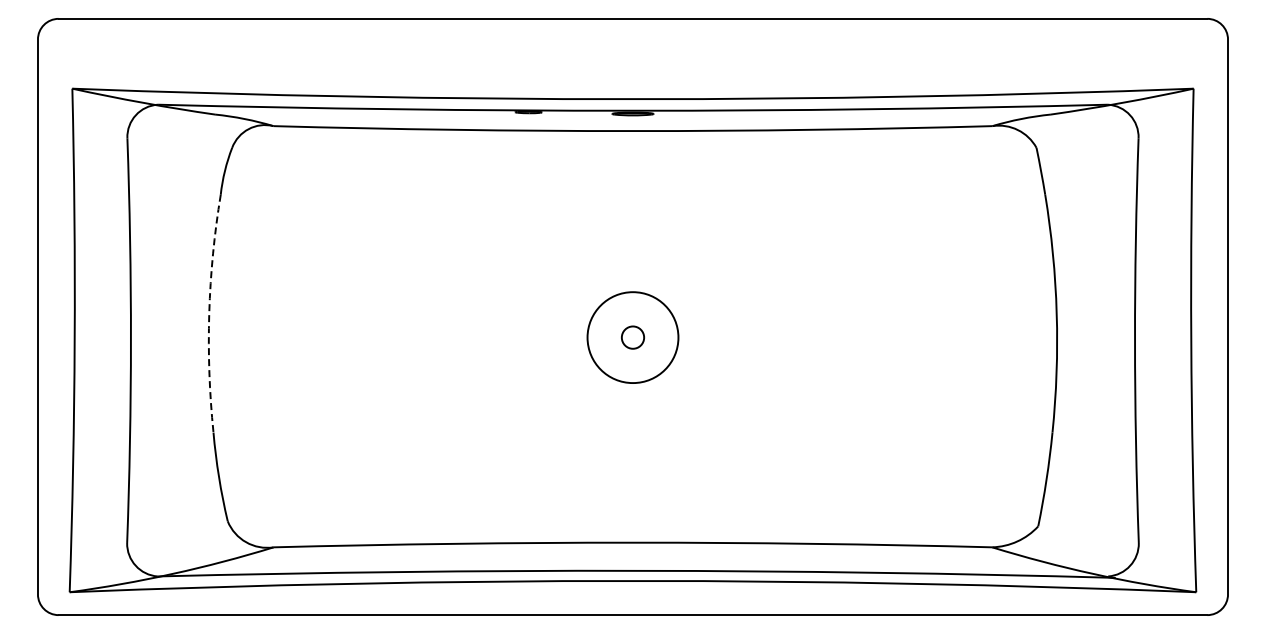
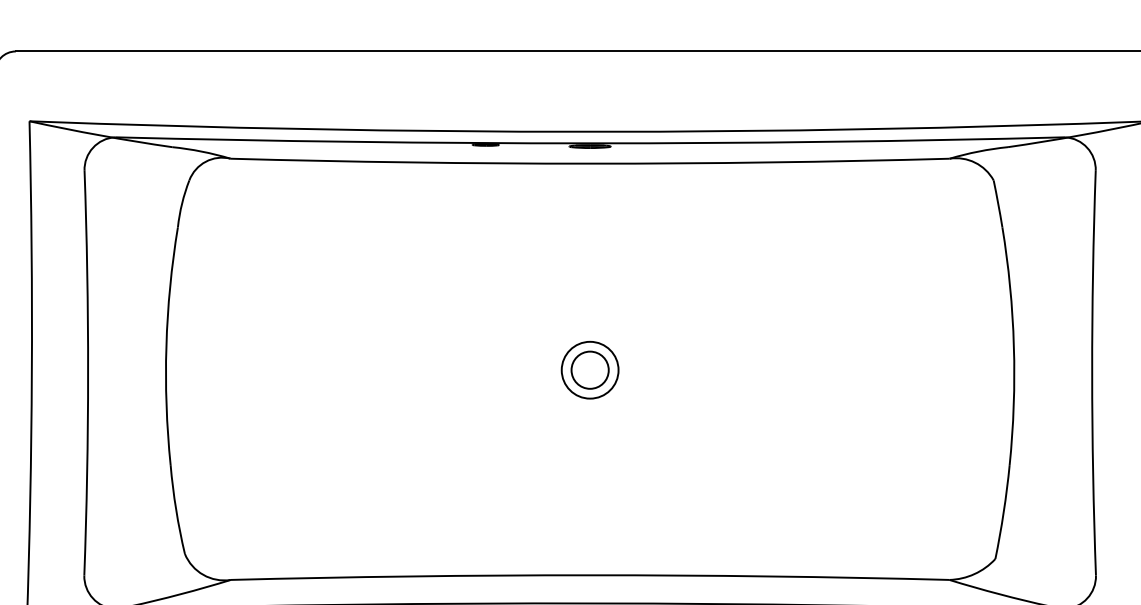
arc: (209, 313) -> (166, 346), dashed -> solid
circle: (632, 337) -> (589, 370), size x0.62
circle: (632, 337) -> (589, 370), size x1.67

